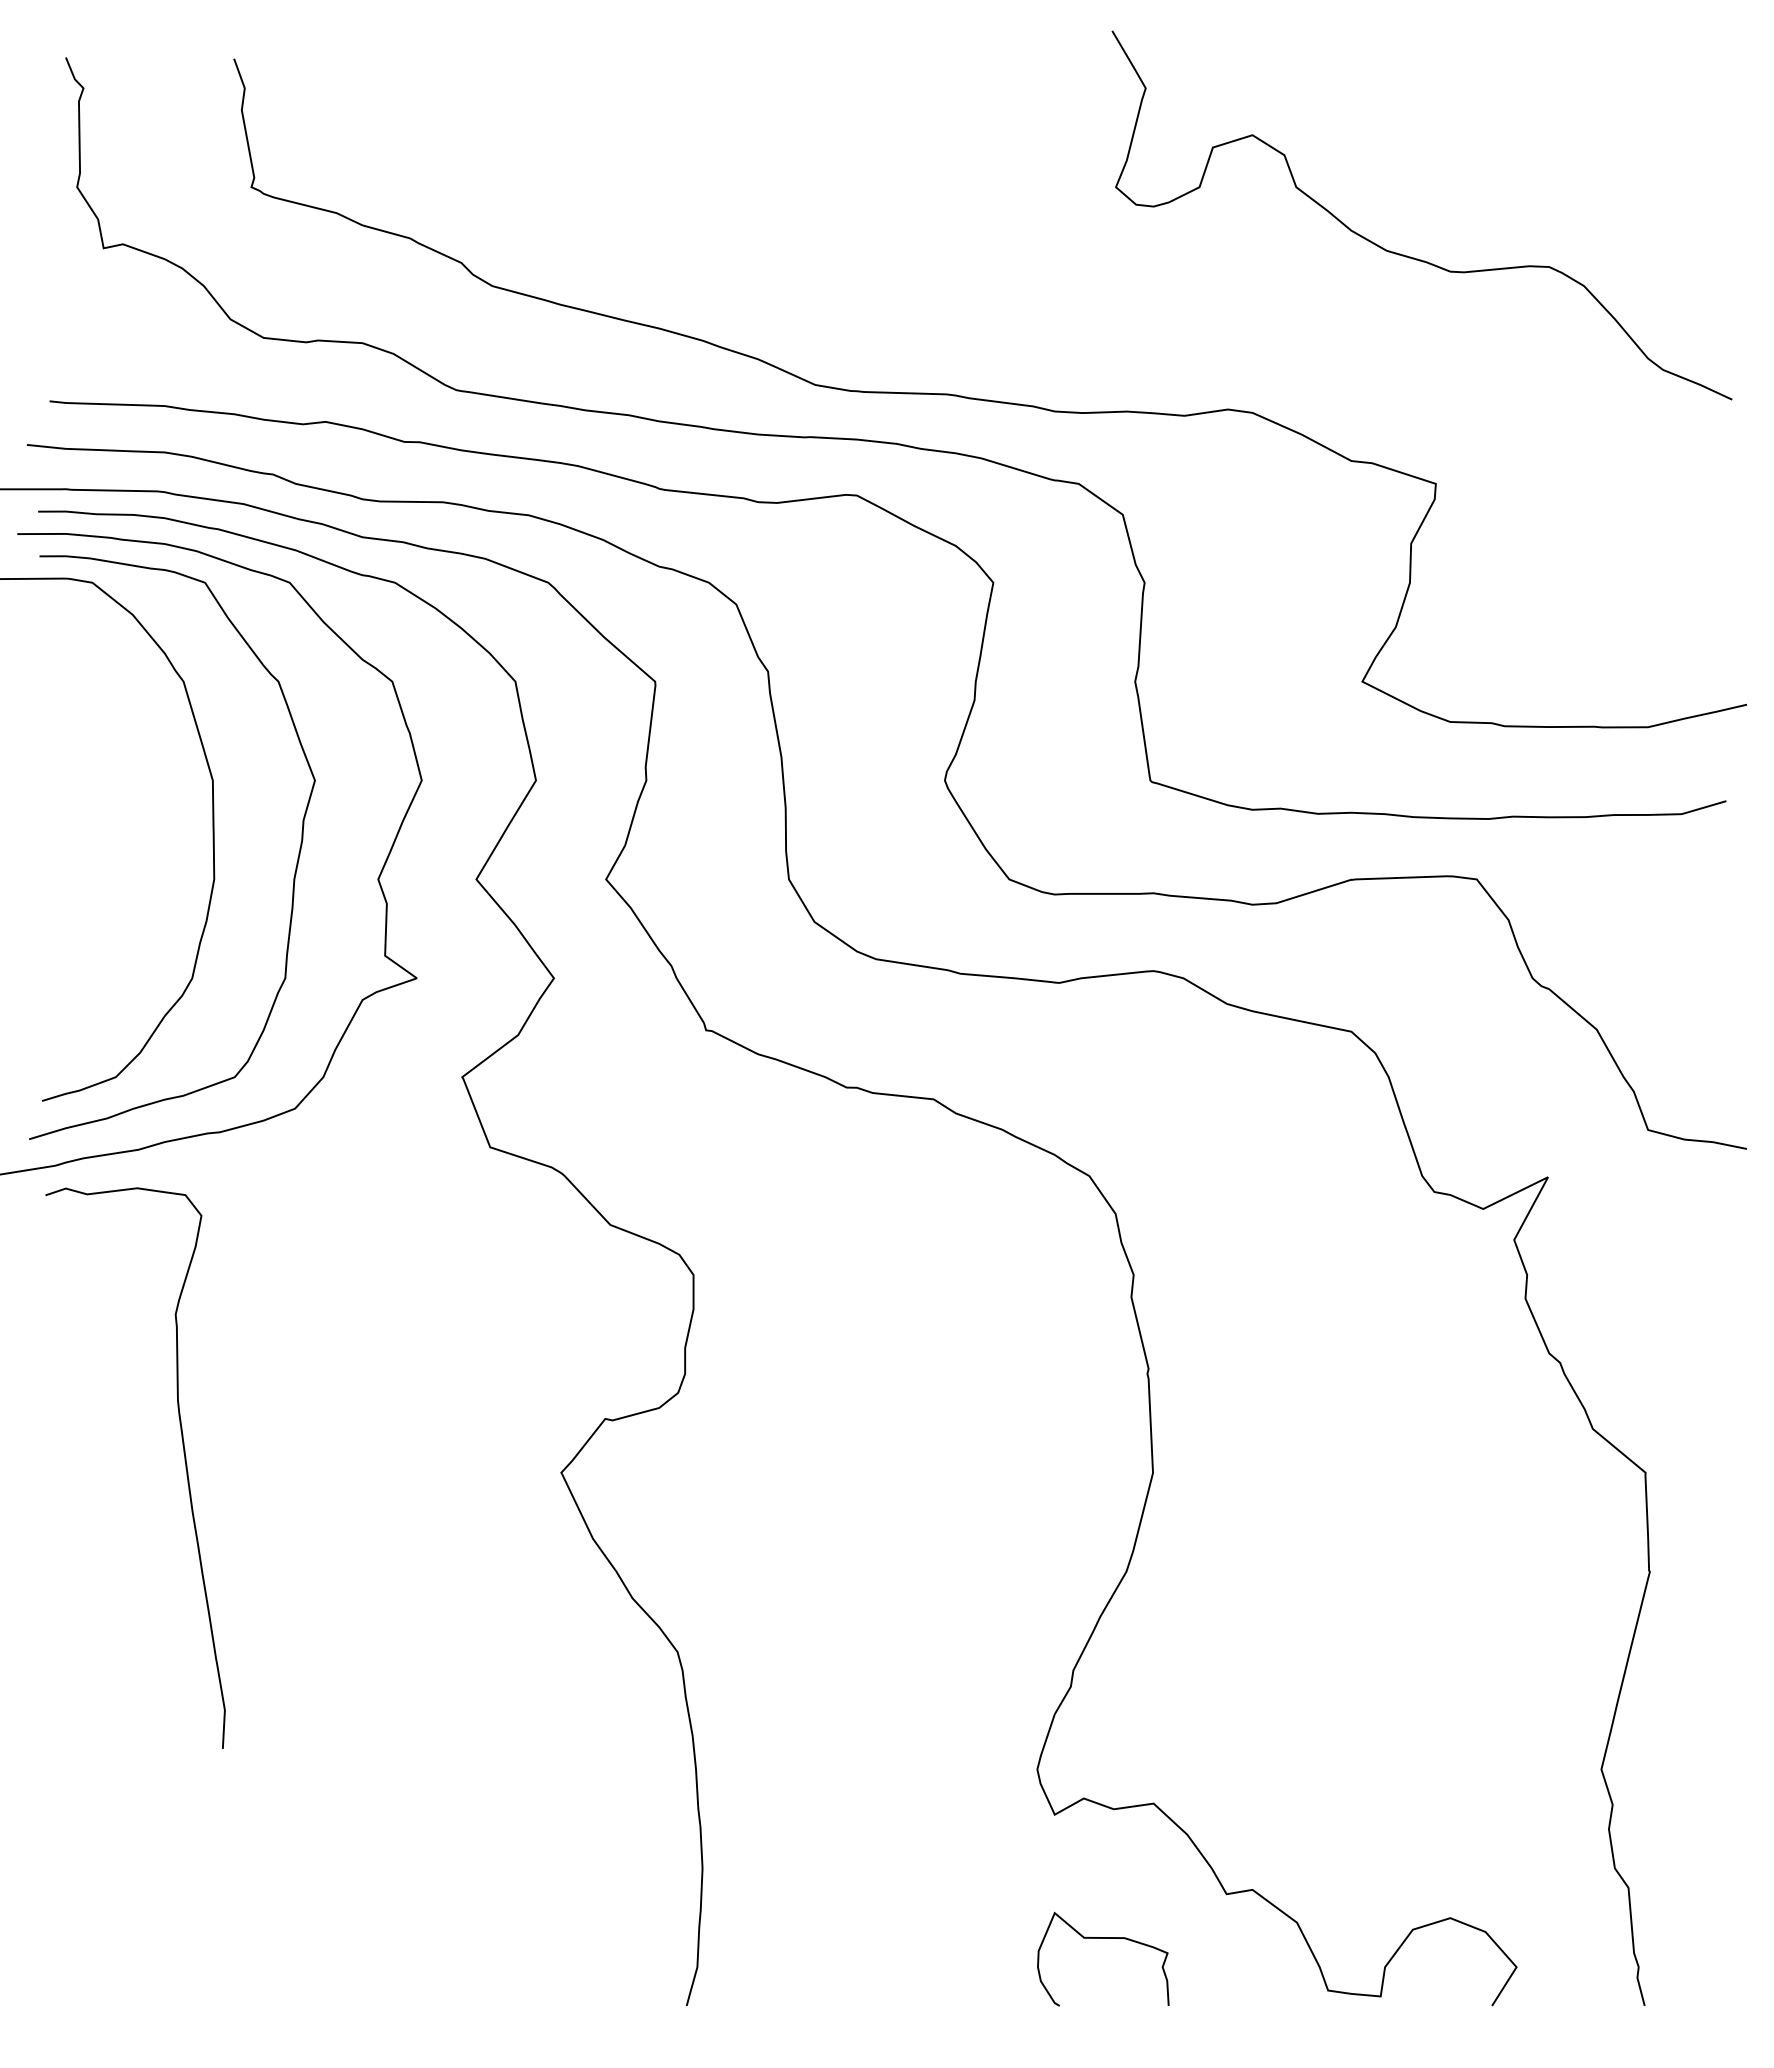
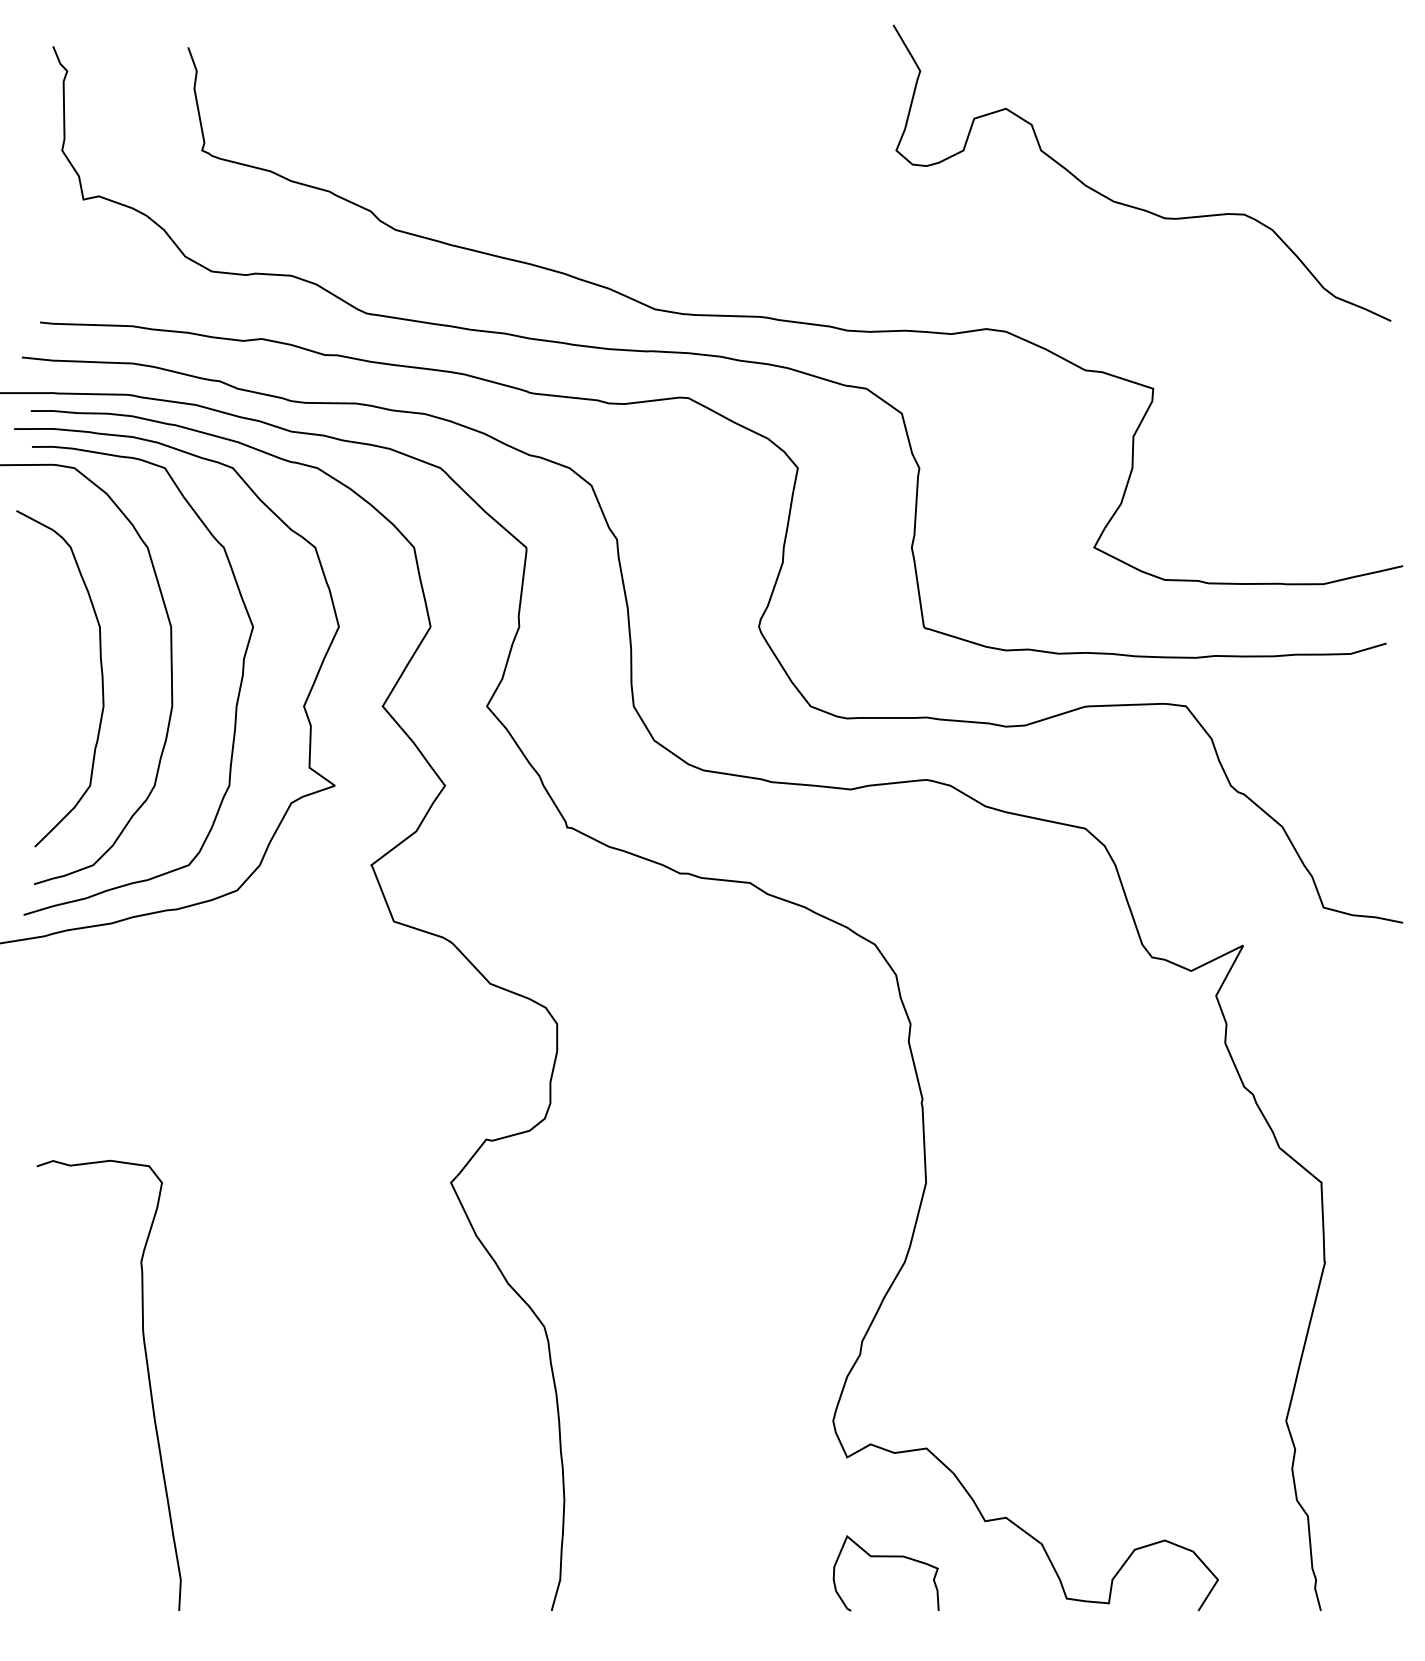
curve: (125, 835) -> (101, 671), added
curve: (184, 1461) -> (148, 1380), moved

